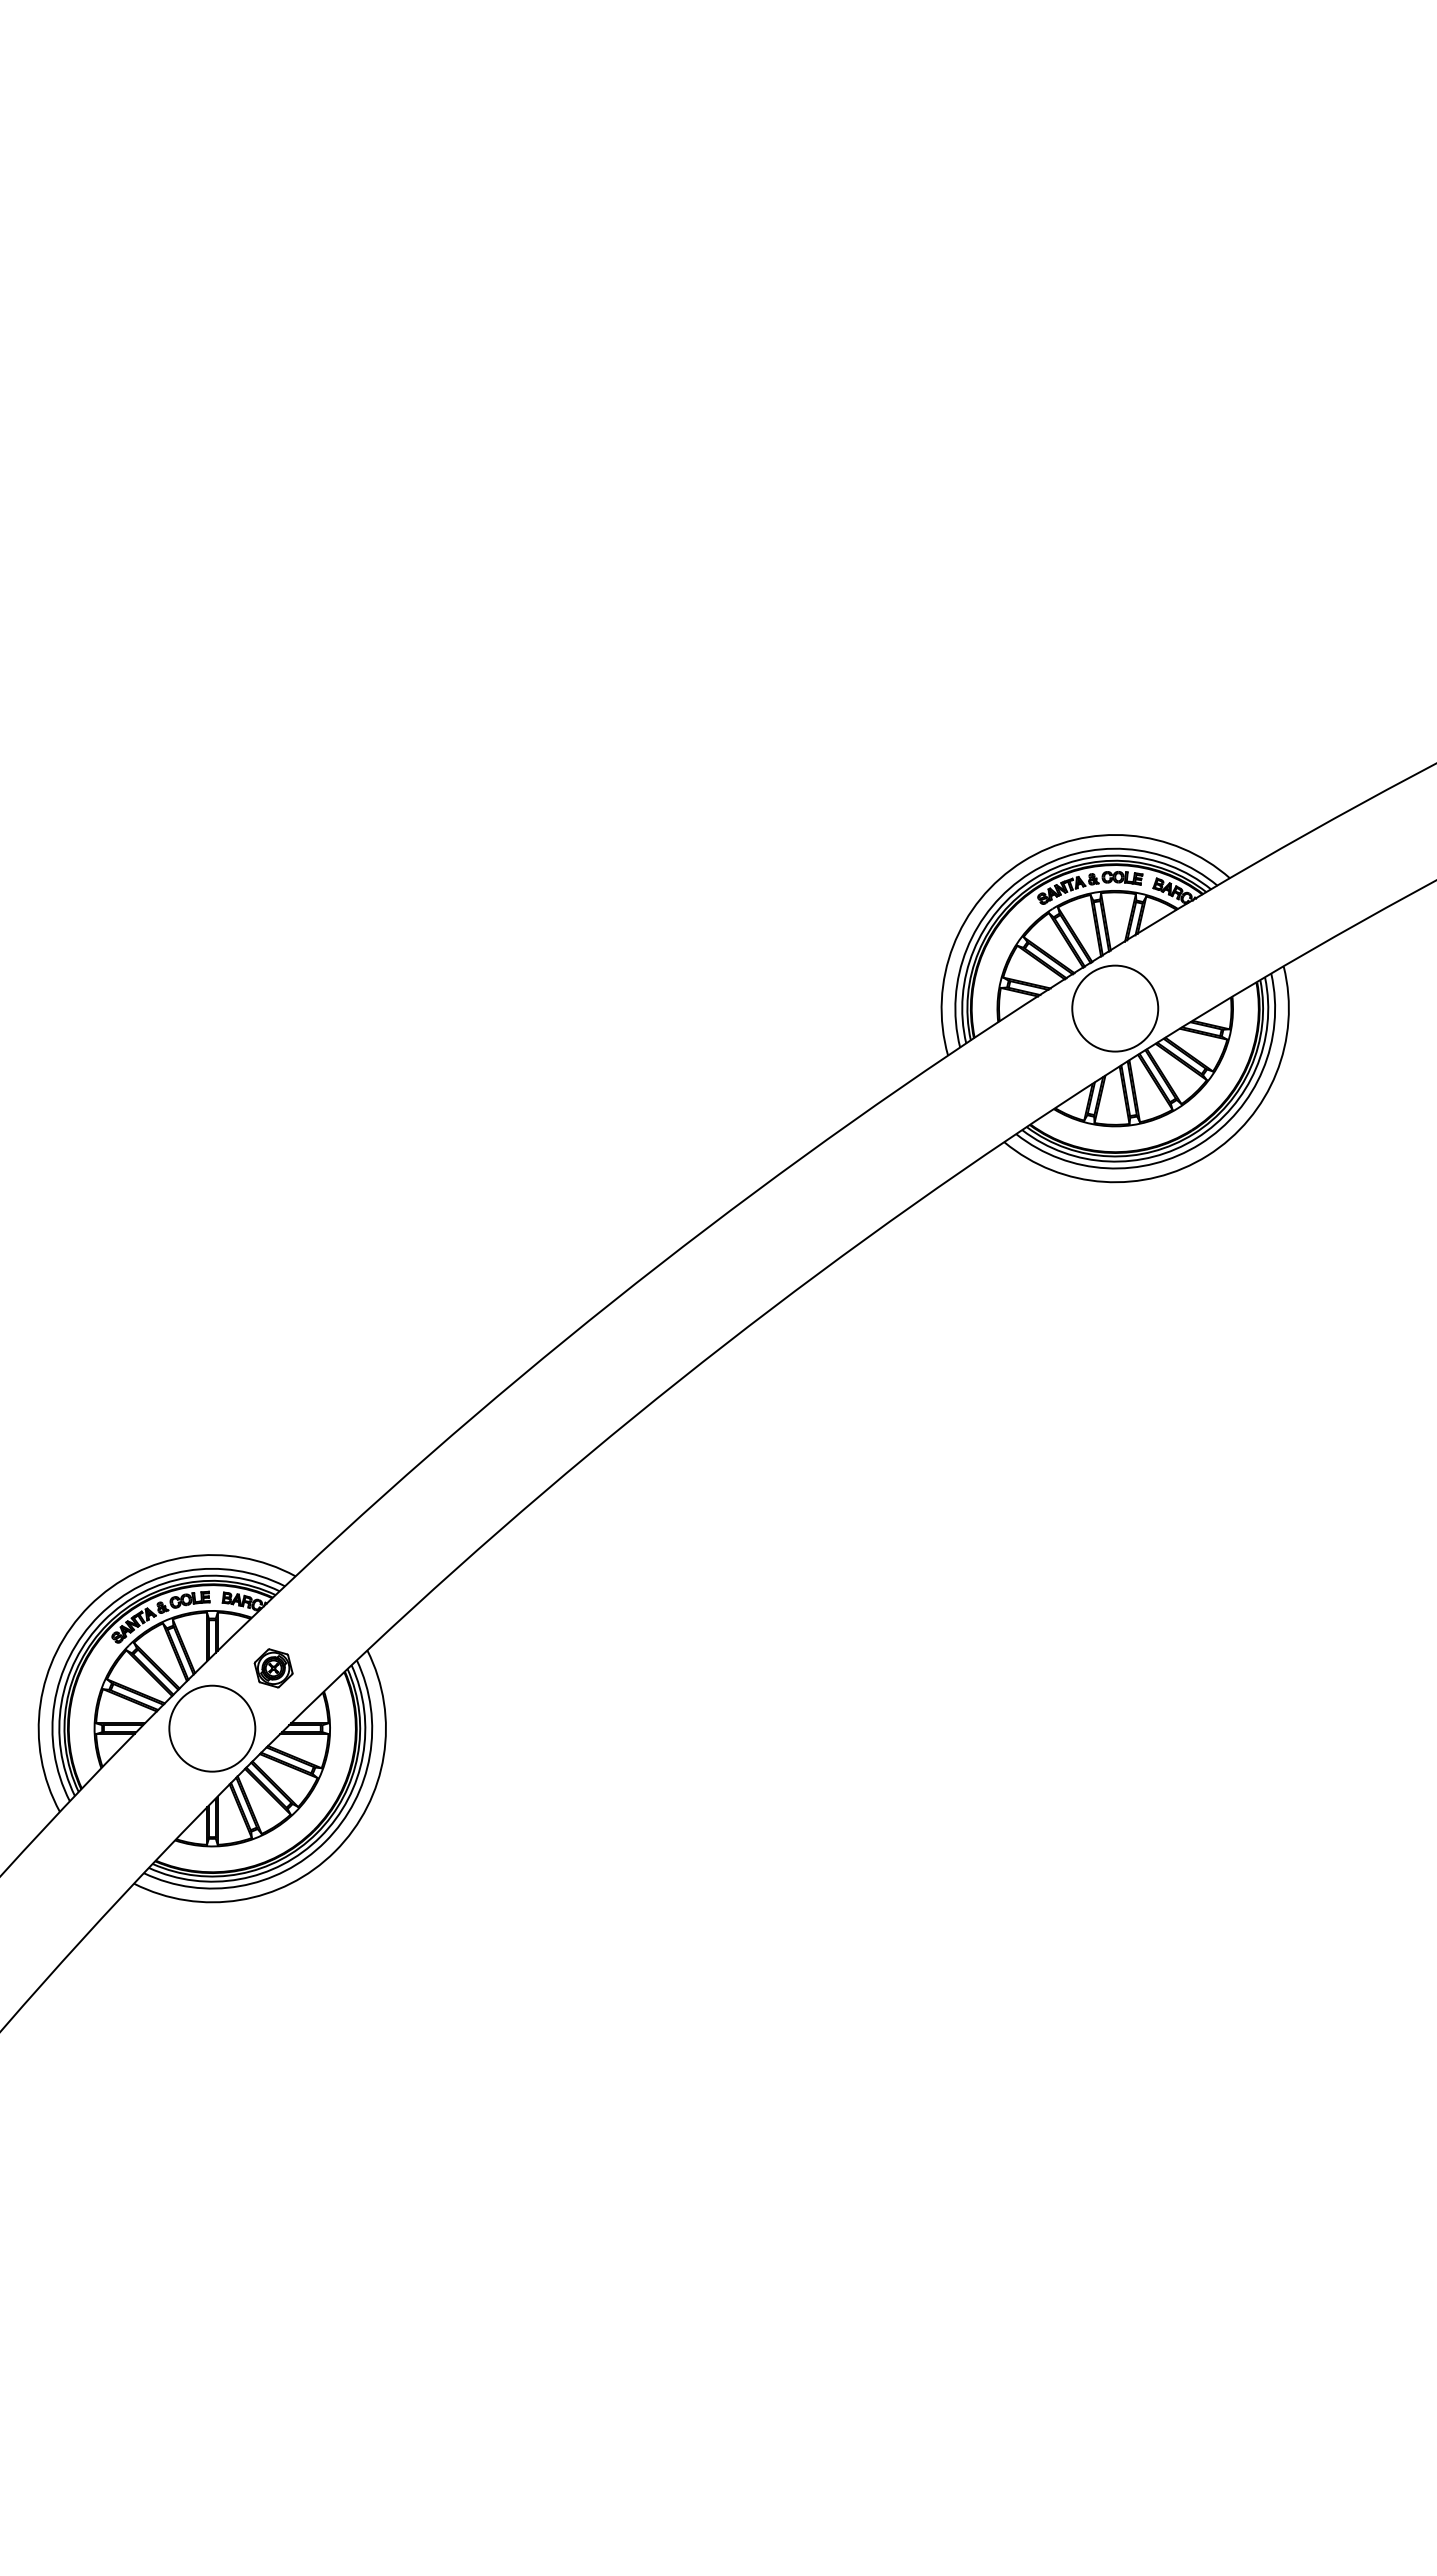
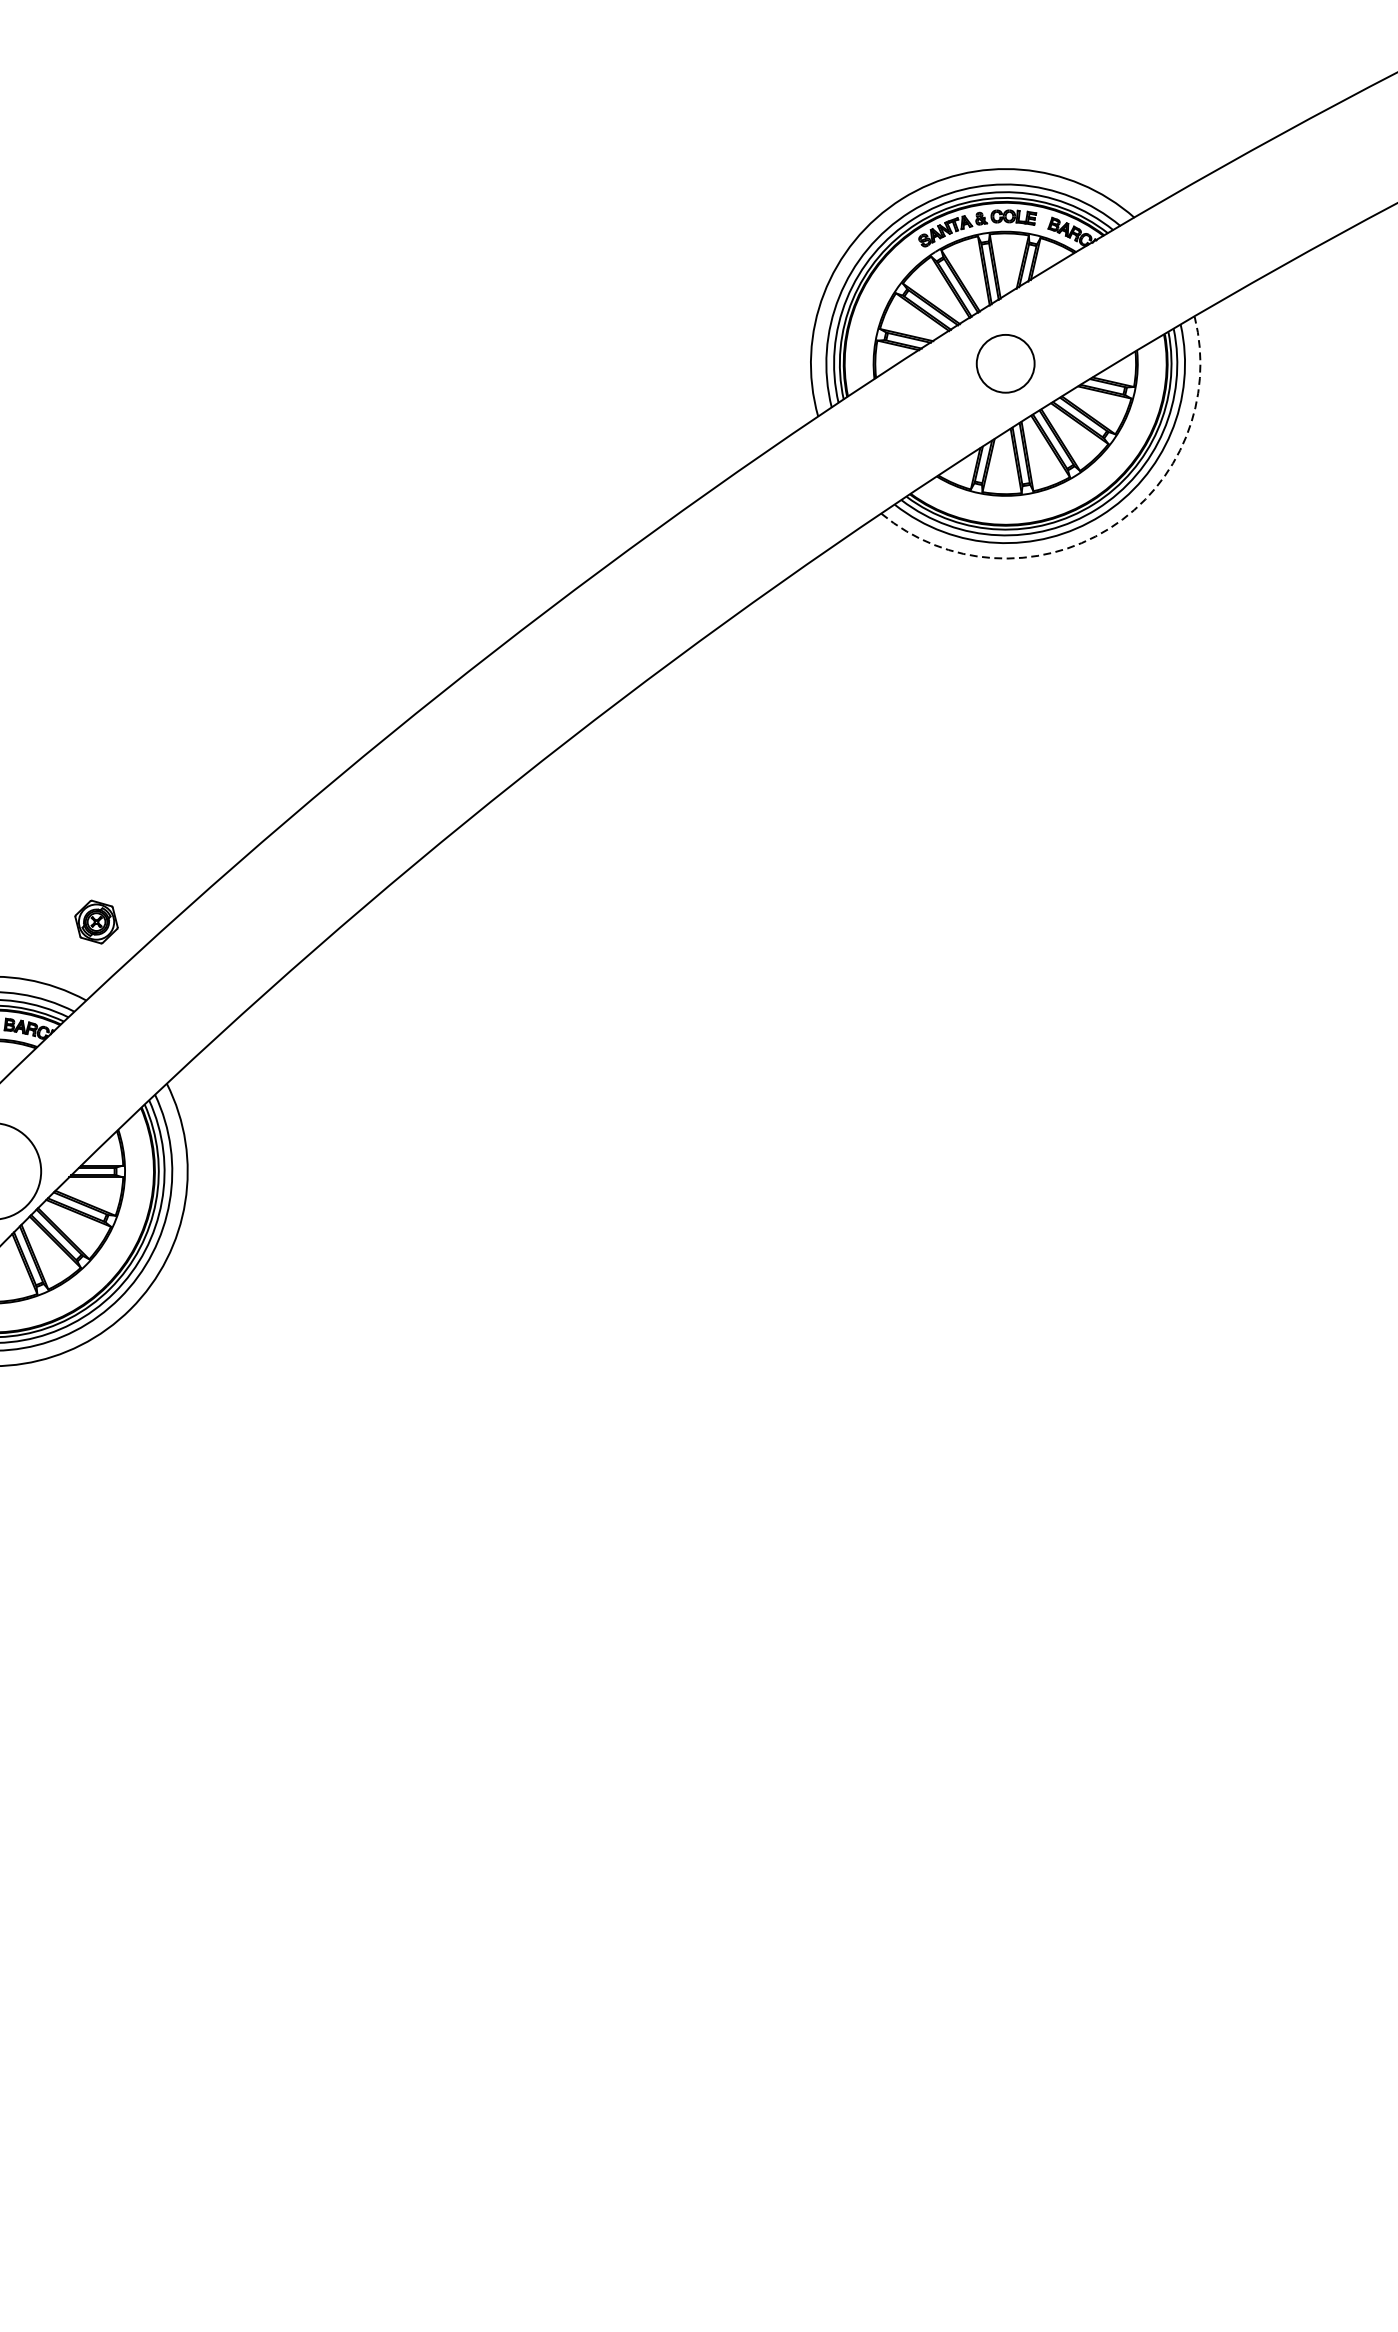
circle: (1115, 1008) -> (1005, 363), size x0.6
arc: (1207, 1155) -> (1109, 528), solid -> dashed
part: (273, 1668) -> (96, 922), moved

